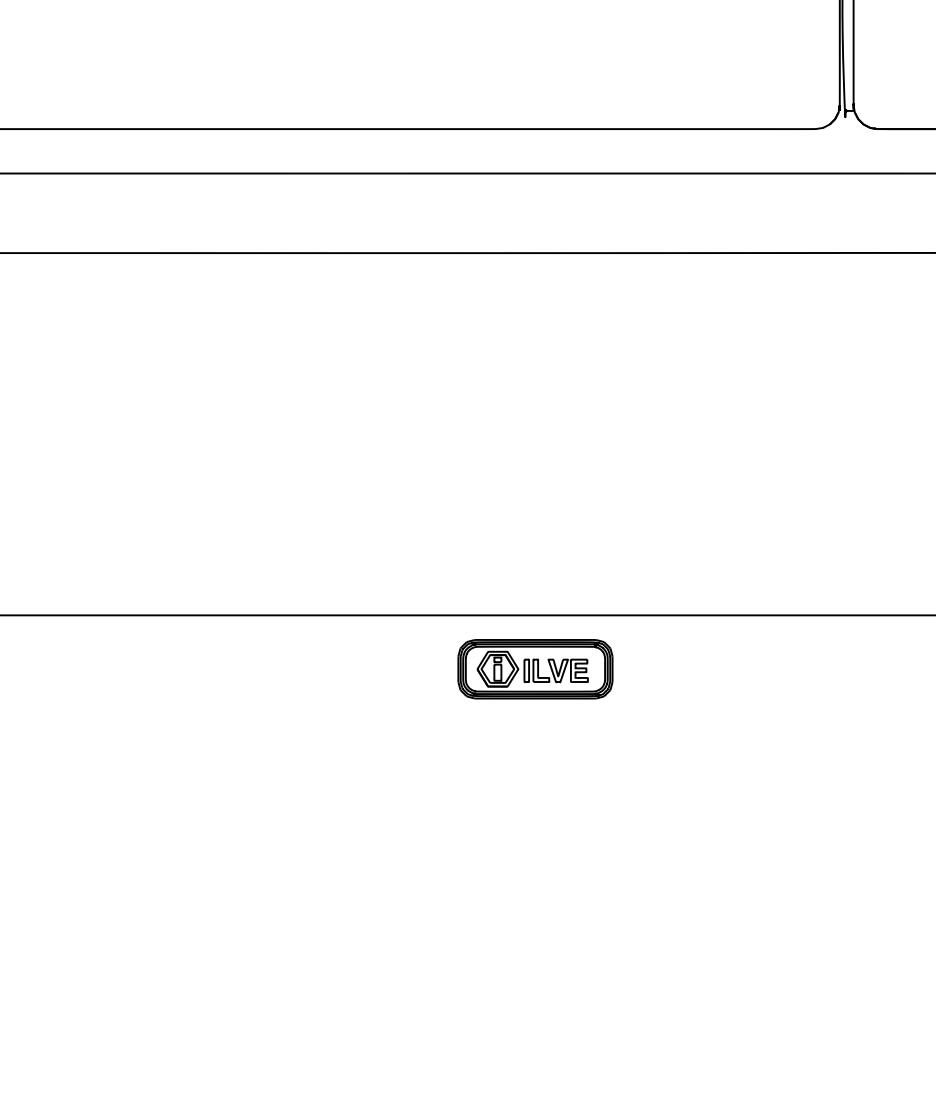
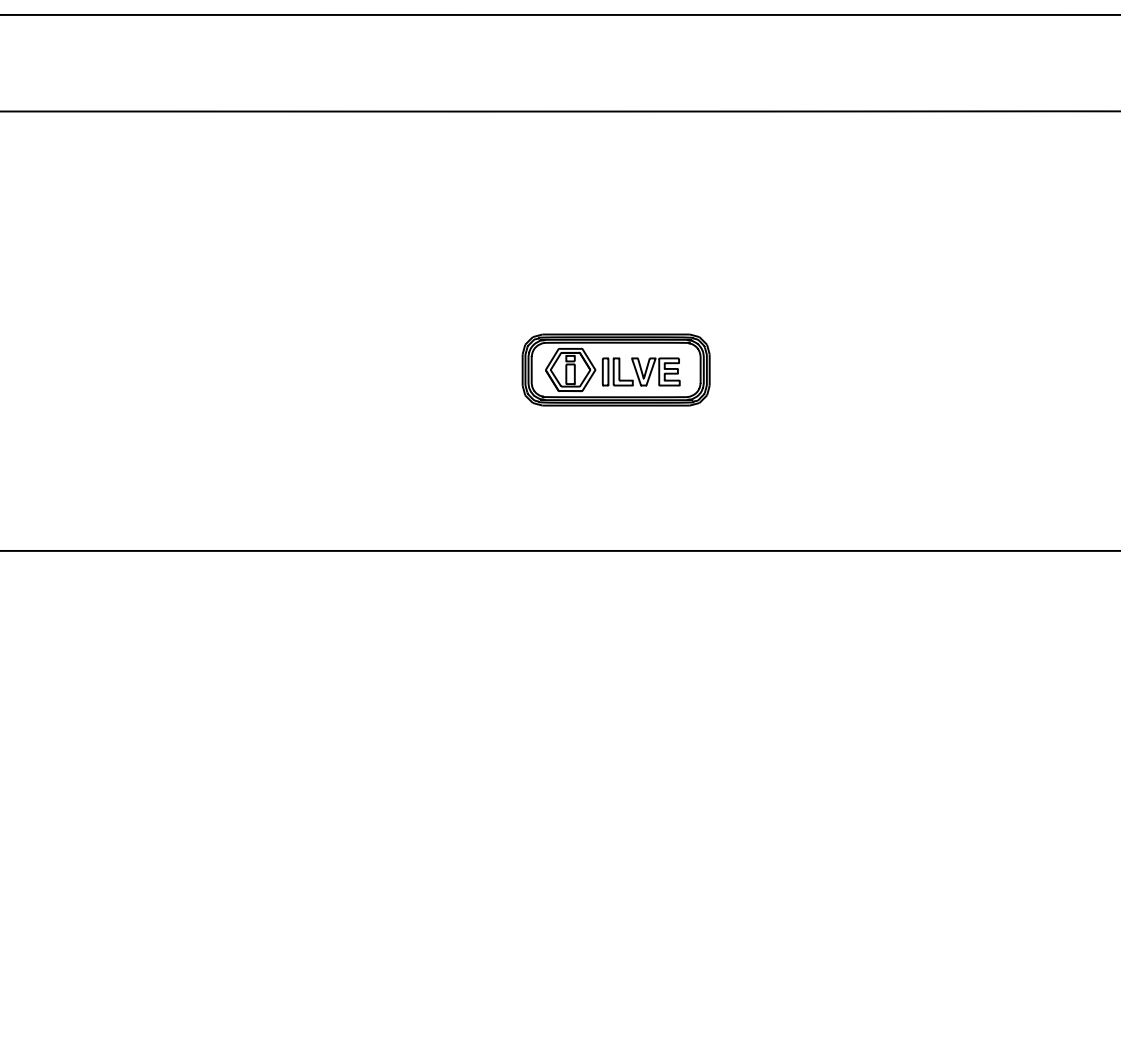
part: (535, 669) -> (616, 370), moved

